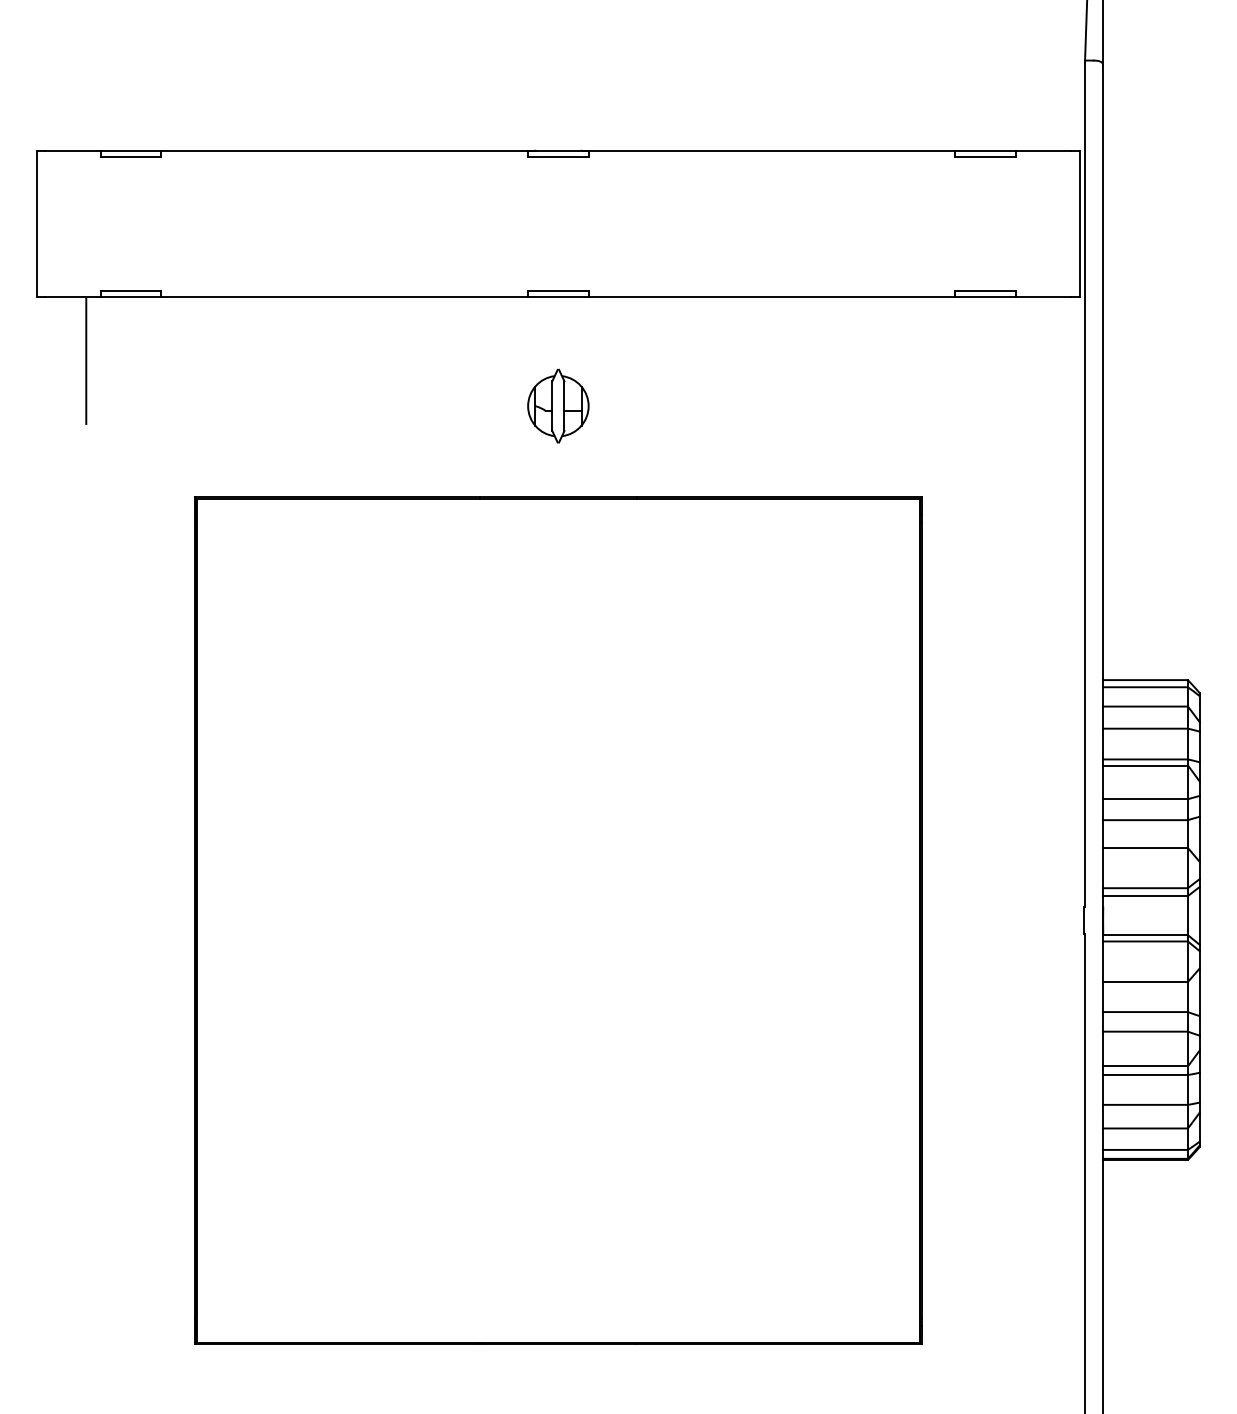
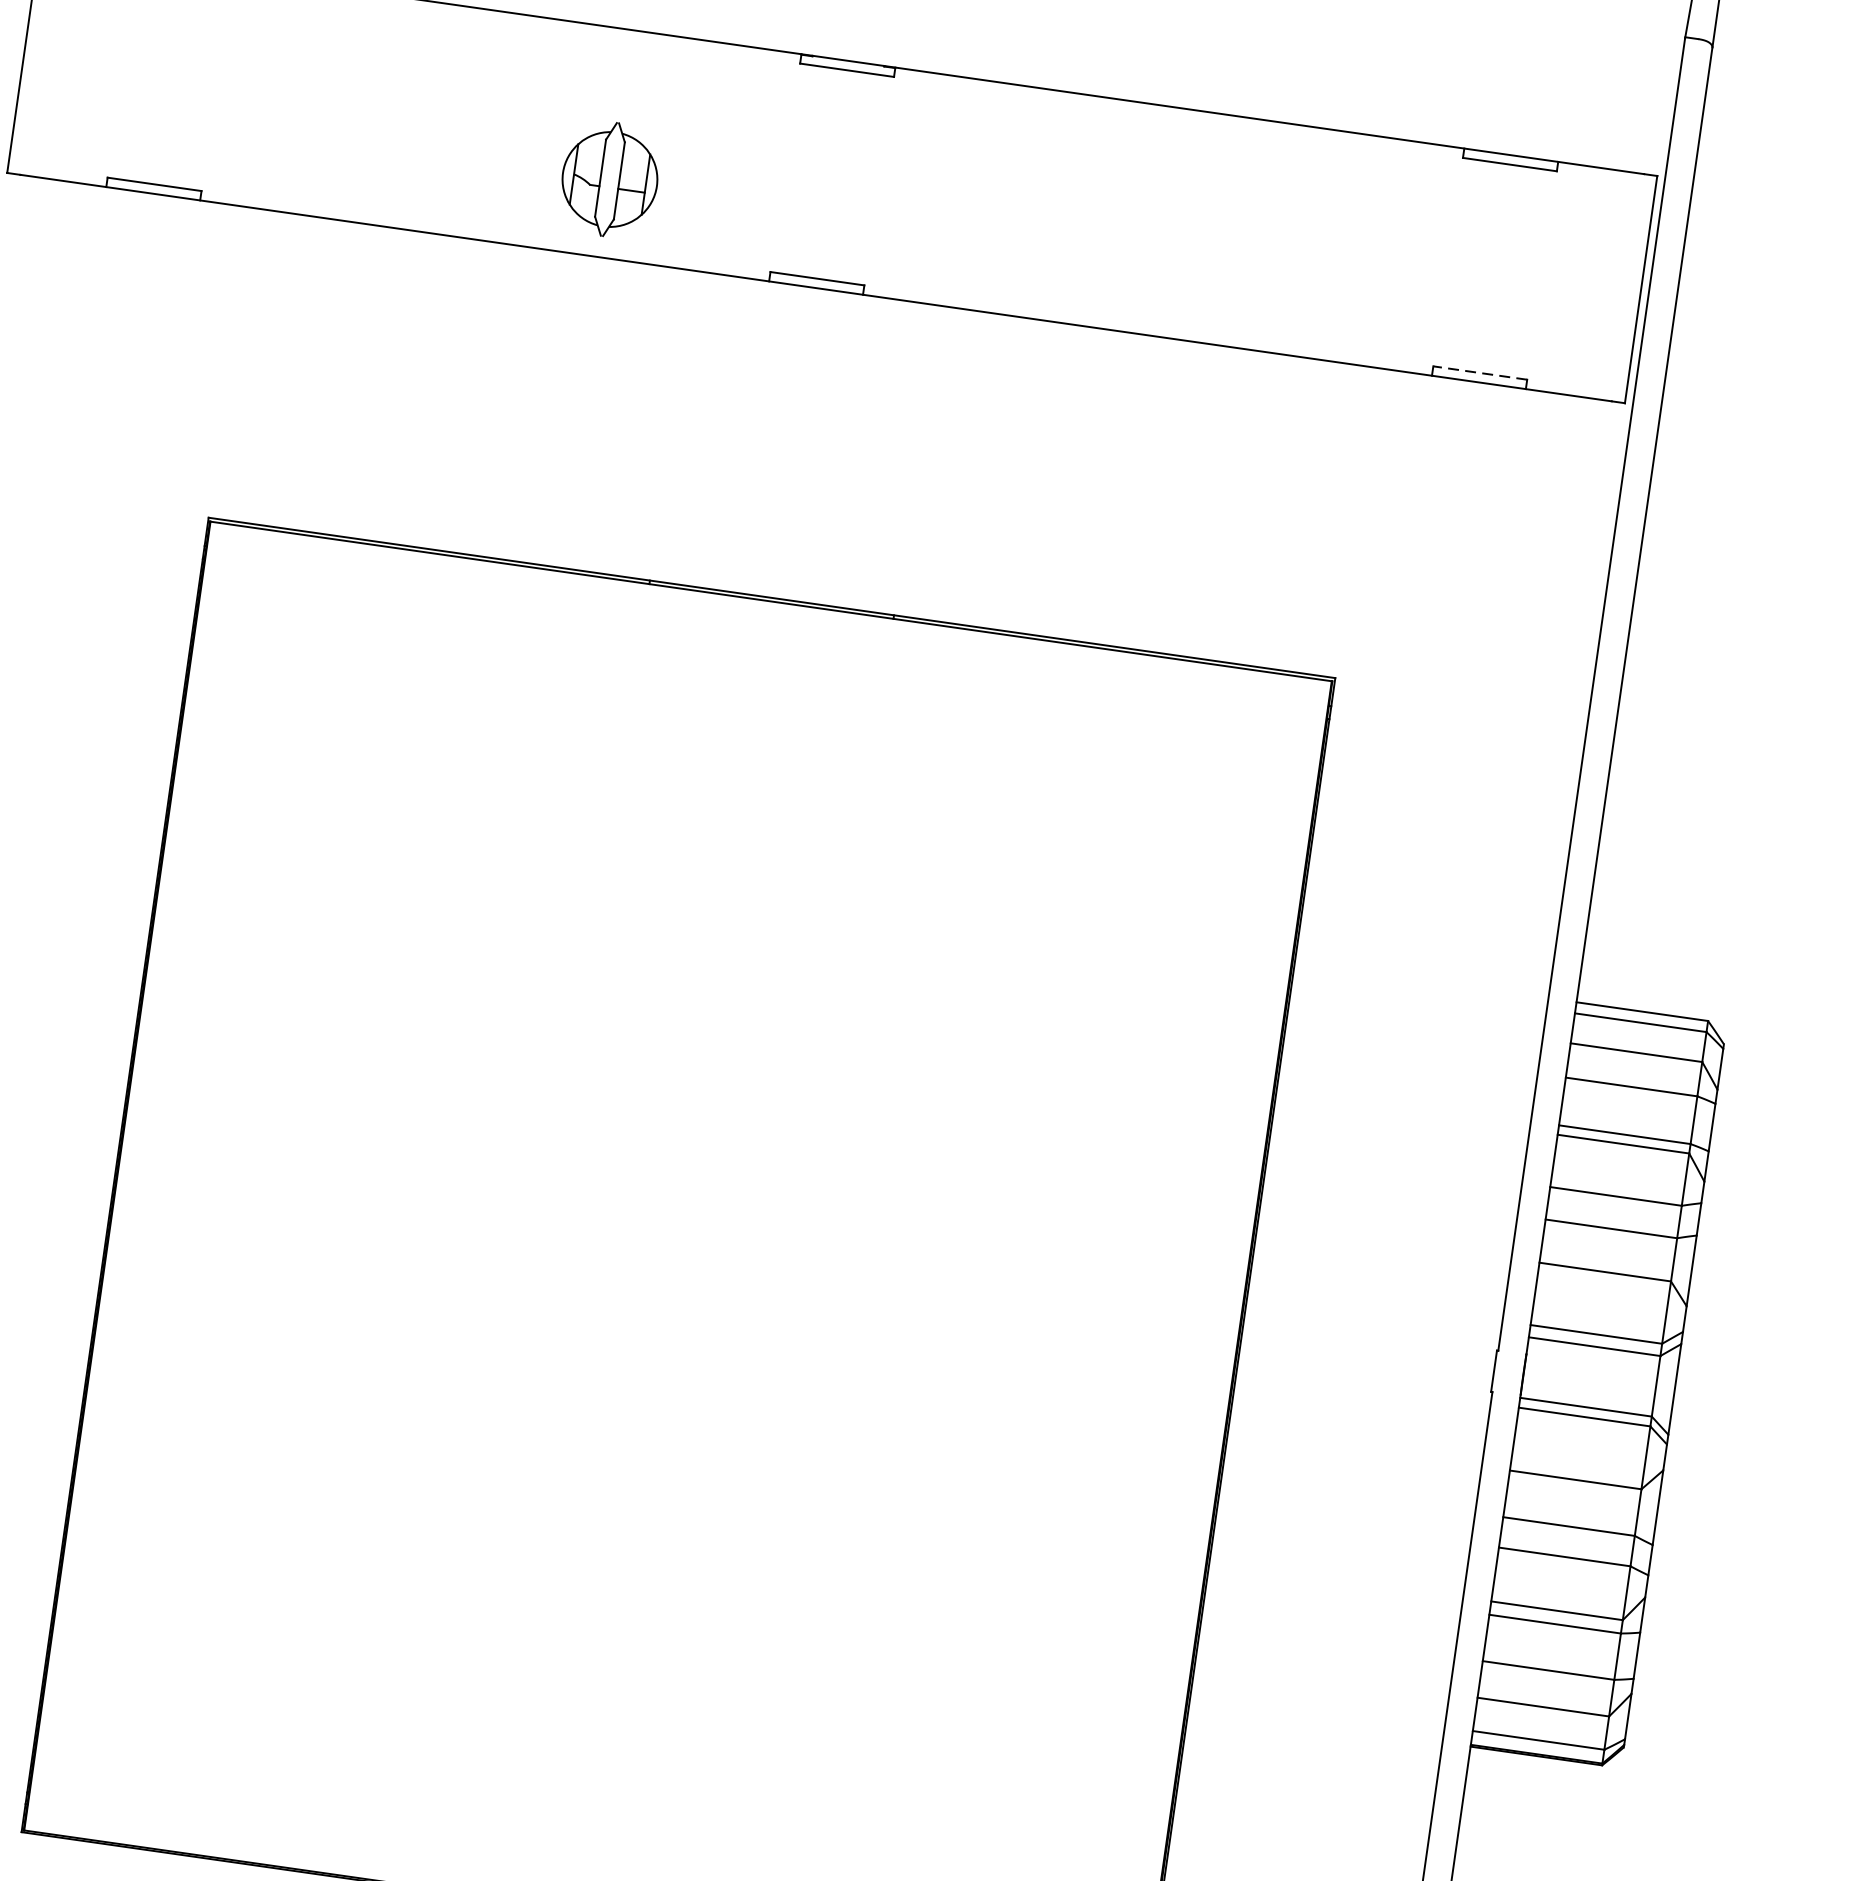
line: (985, 291) -> (1479, 373), solid -> dashed
line: (86, 360) -> (70, 282), removed
part: (558, 405) -> (610, 178), moved

